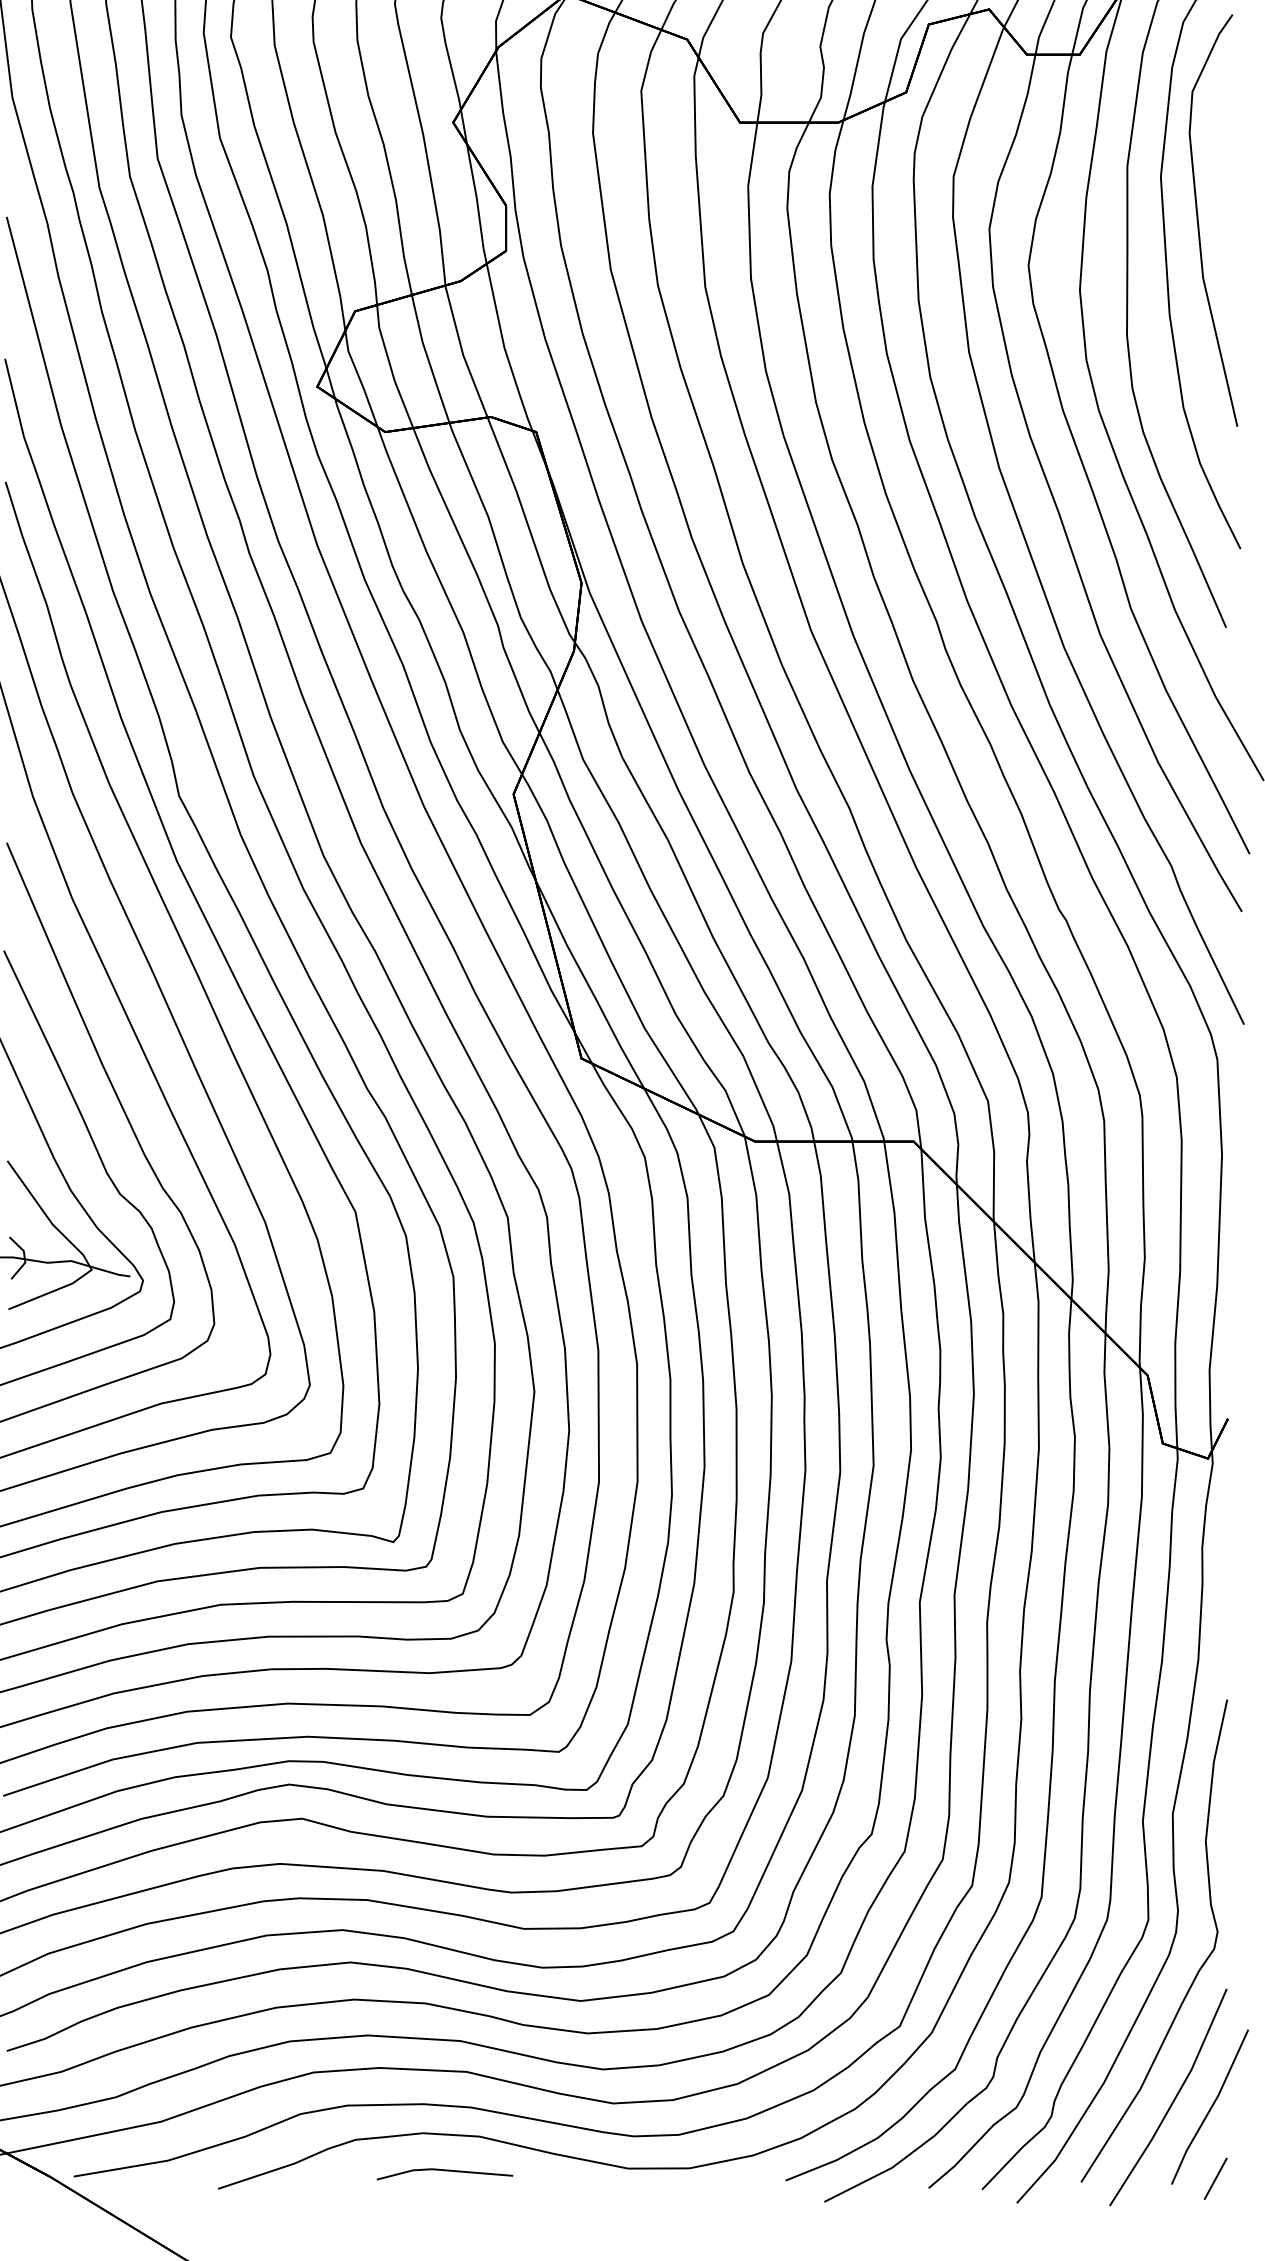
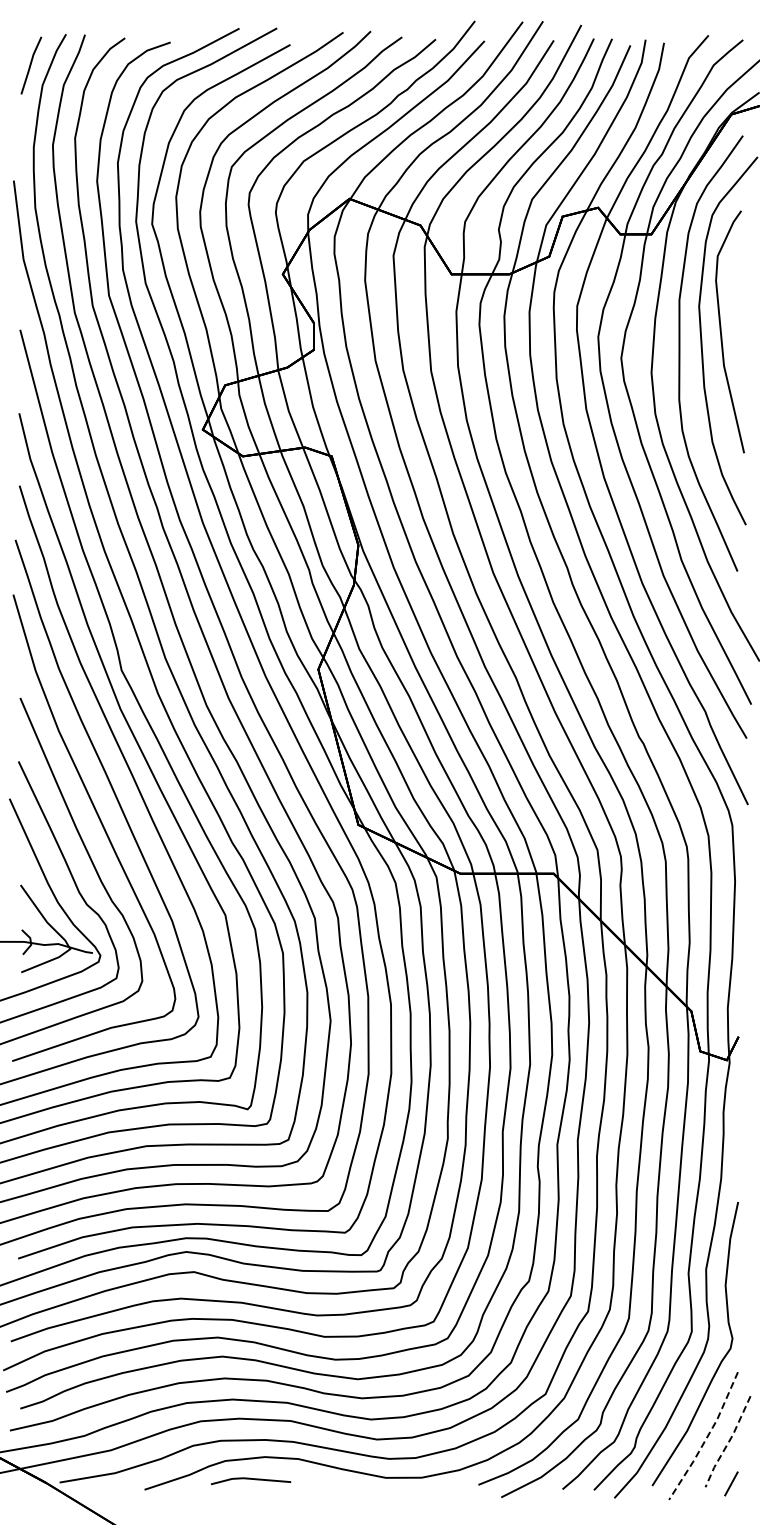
line: (1173, 2099) -> (706, 1437), solid -> dashed
line: (1210, 2108) -> (728, 1442), solid -> dashed
line: (444, 2171) -> (250, 1479), moved

